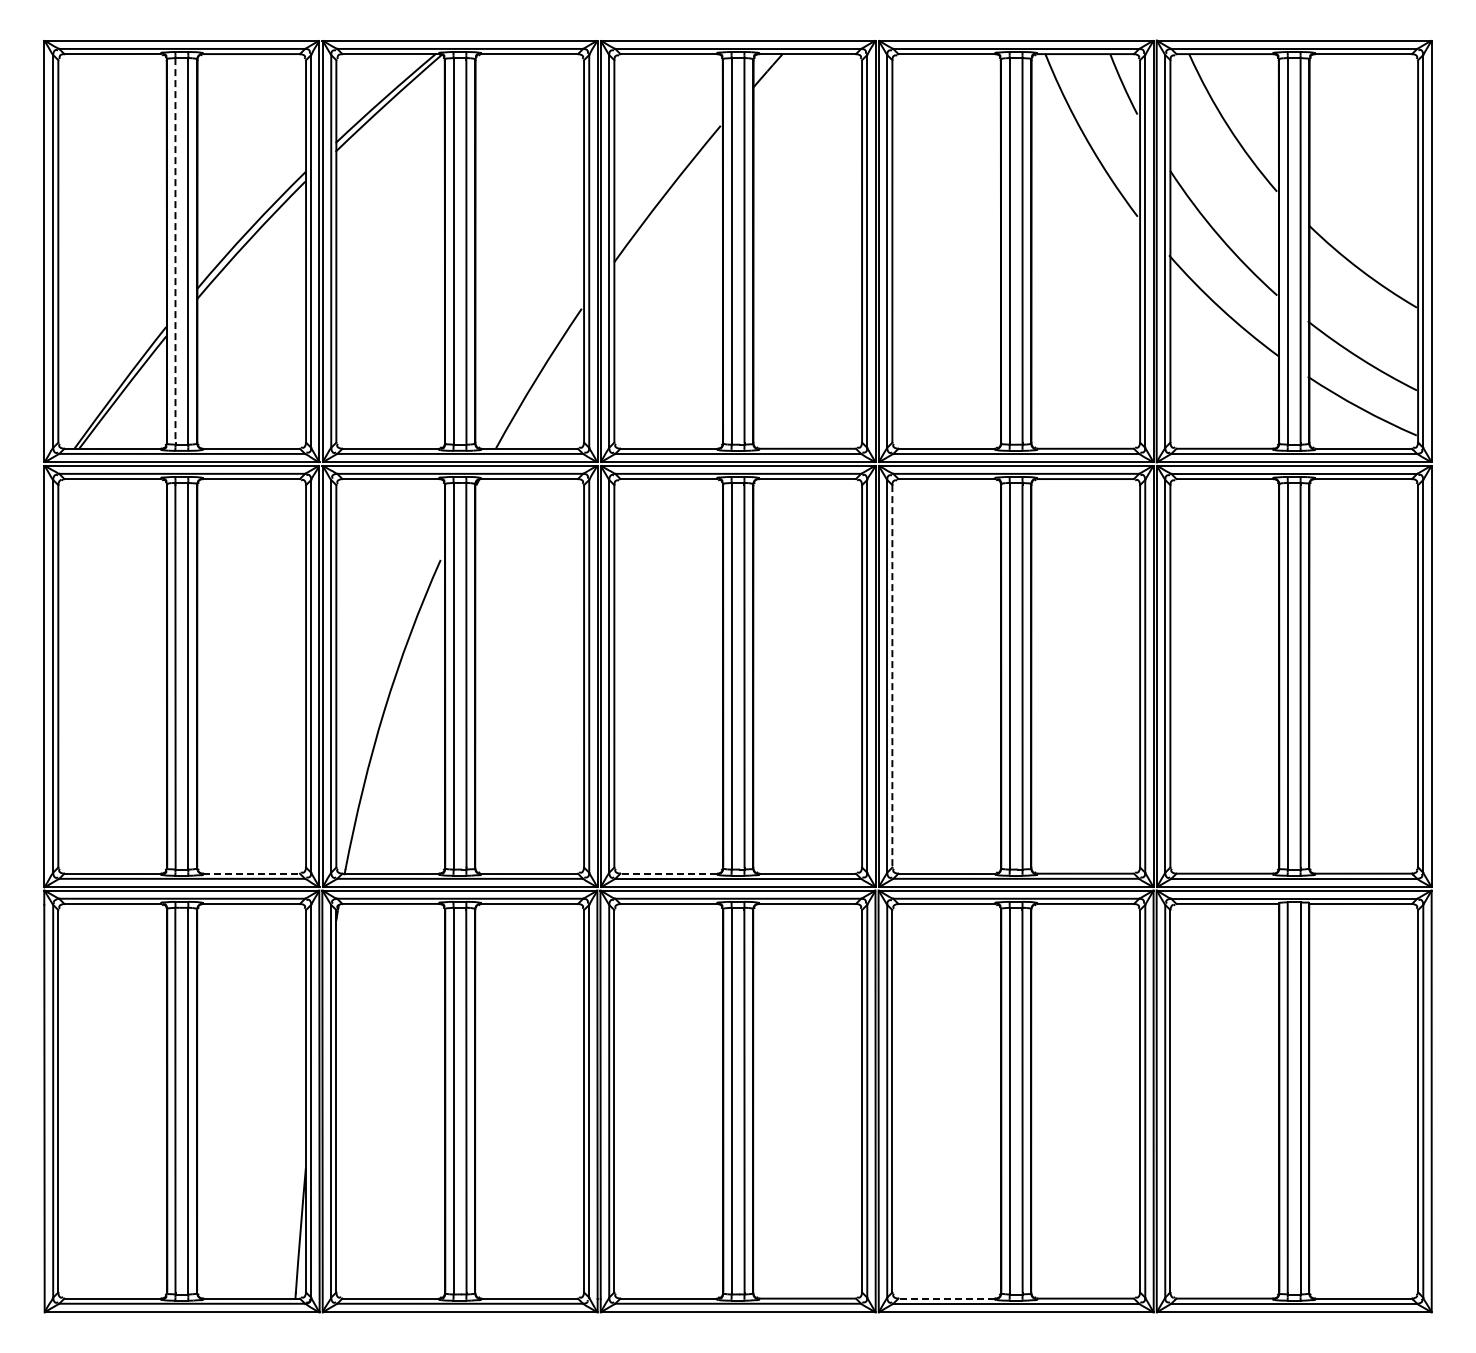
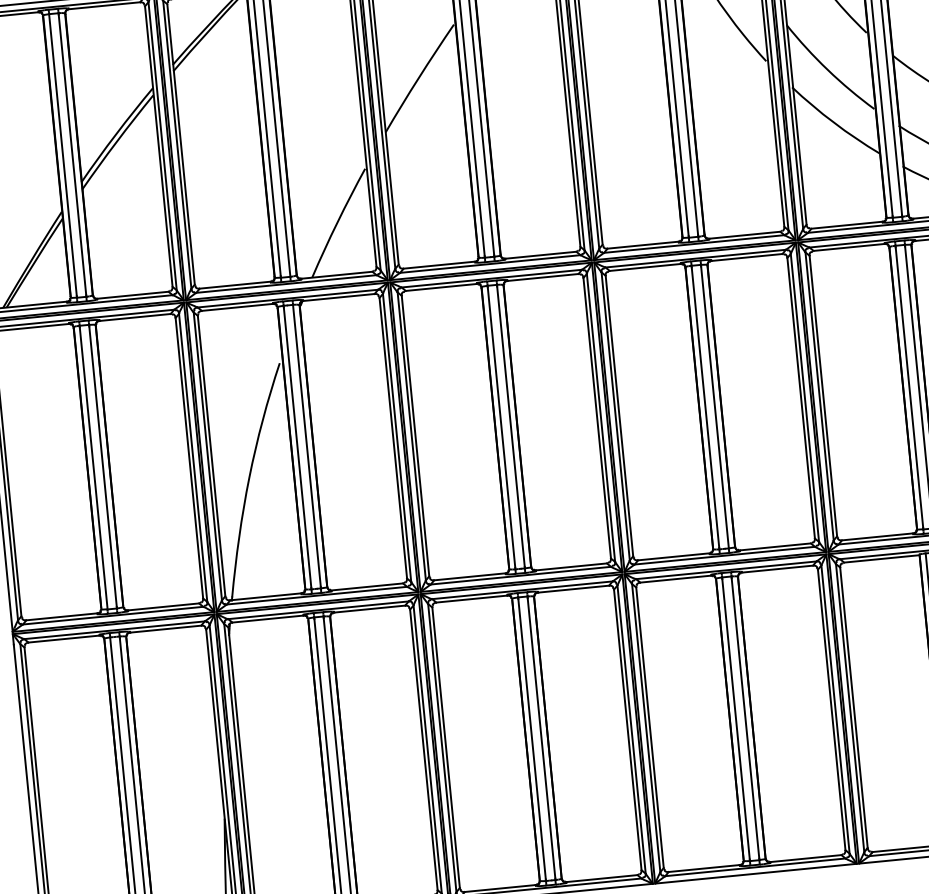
line: (175, 250) -> (63, 155), dashed -> solid
line: (892, 676) -> (619, 416), dashed -> solid
line: (252, 873) -> (164, 606), dashed -> solid
line: (668, 873) -> (469, 576), dashed -> solid
line: (946, 1298) -> (703, 868), dashed -> solid

